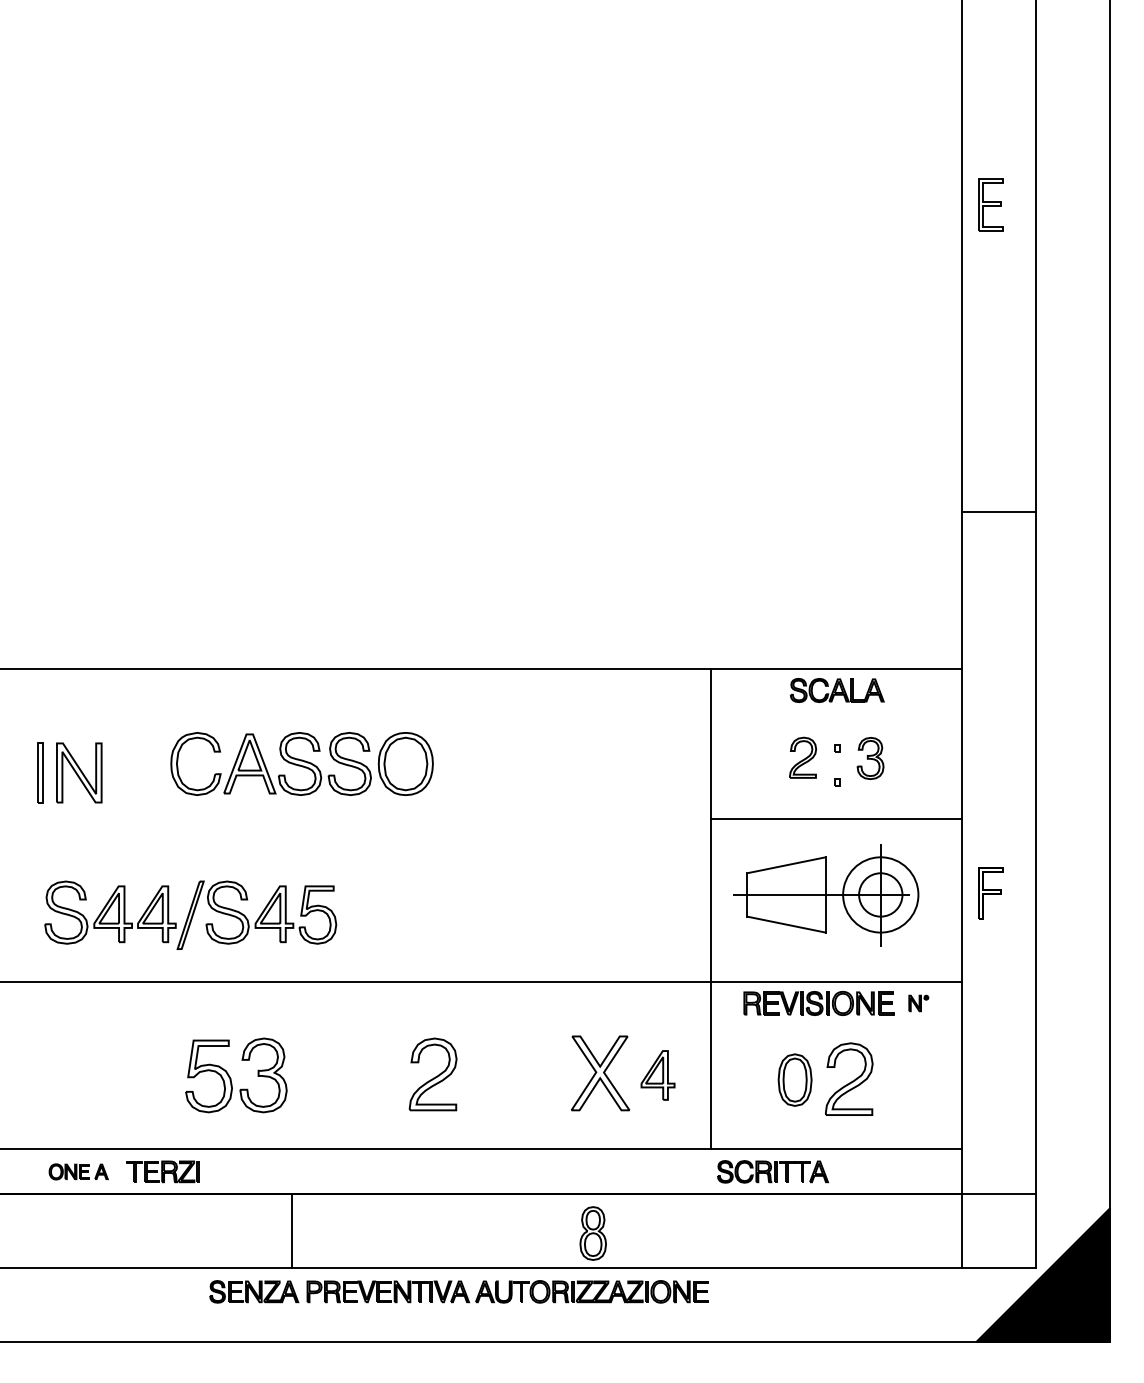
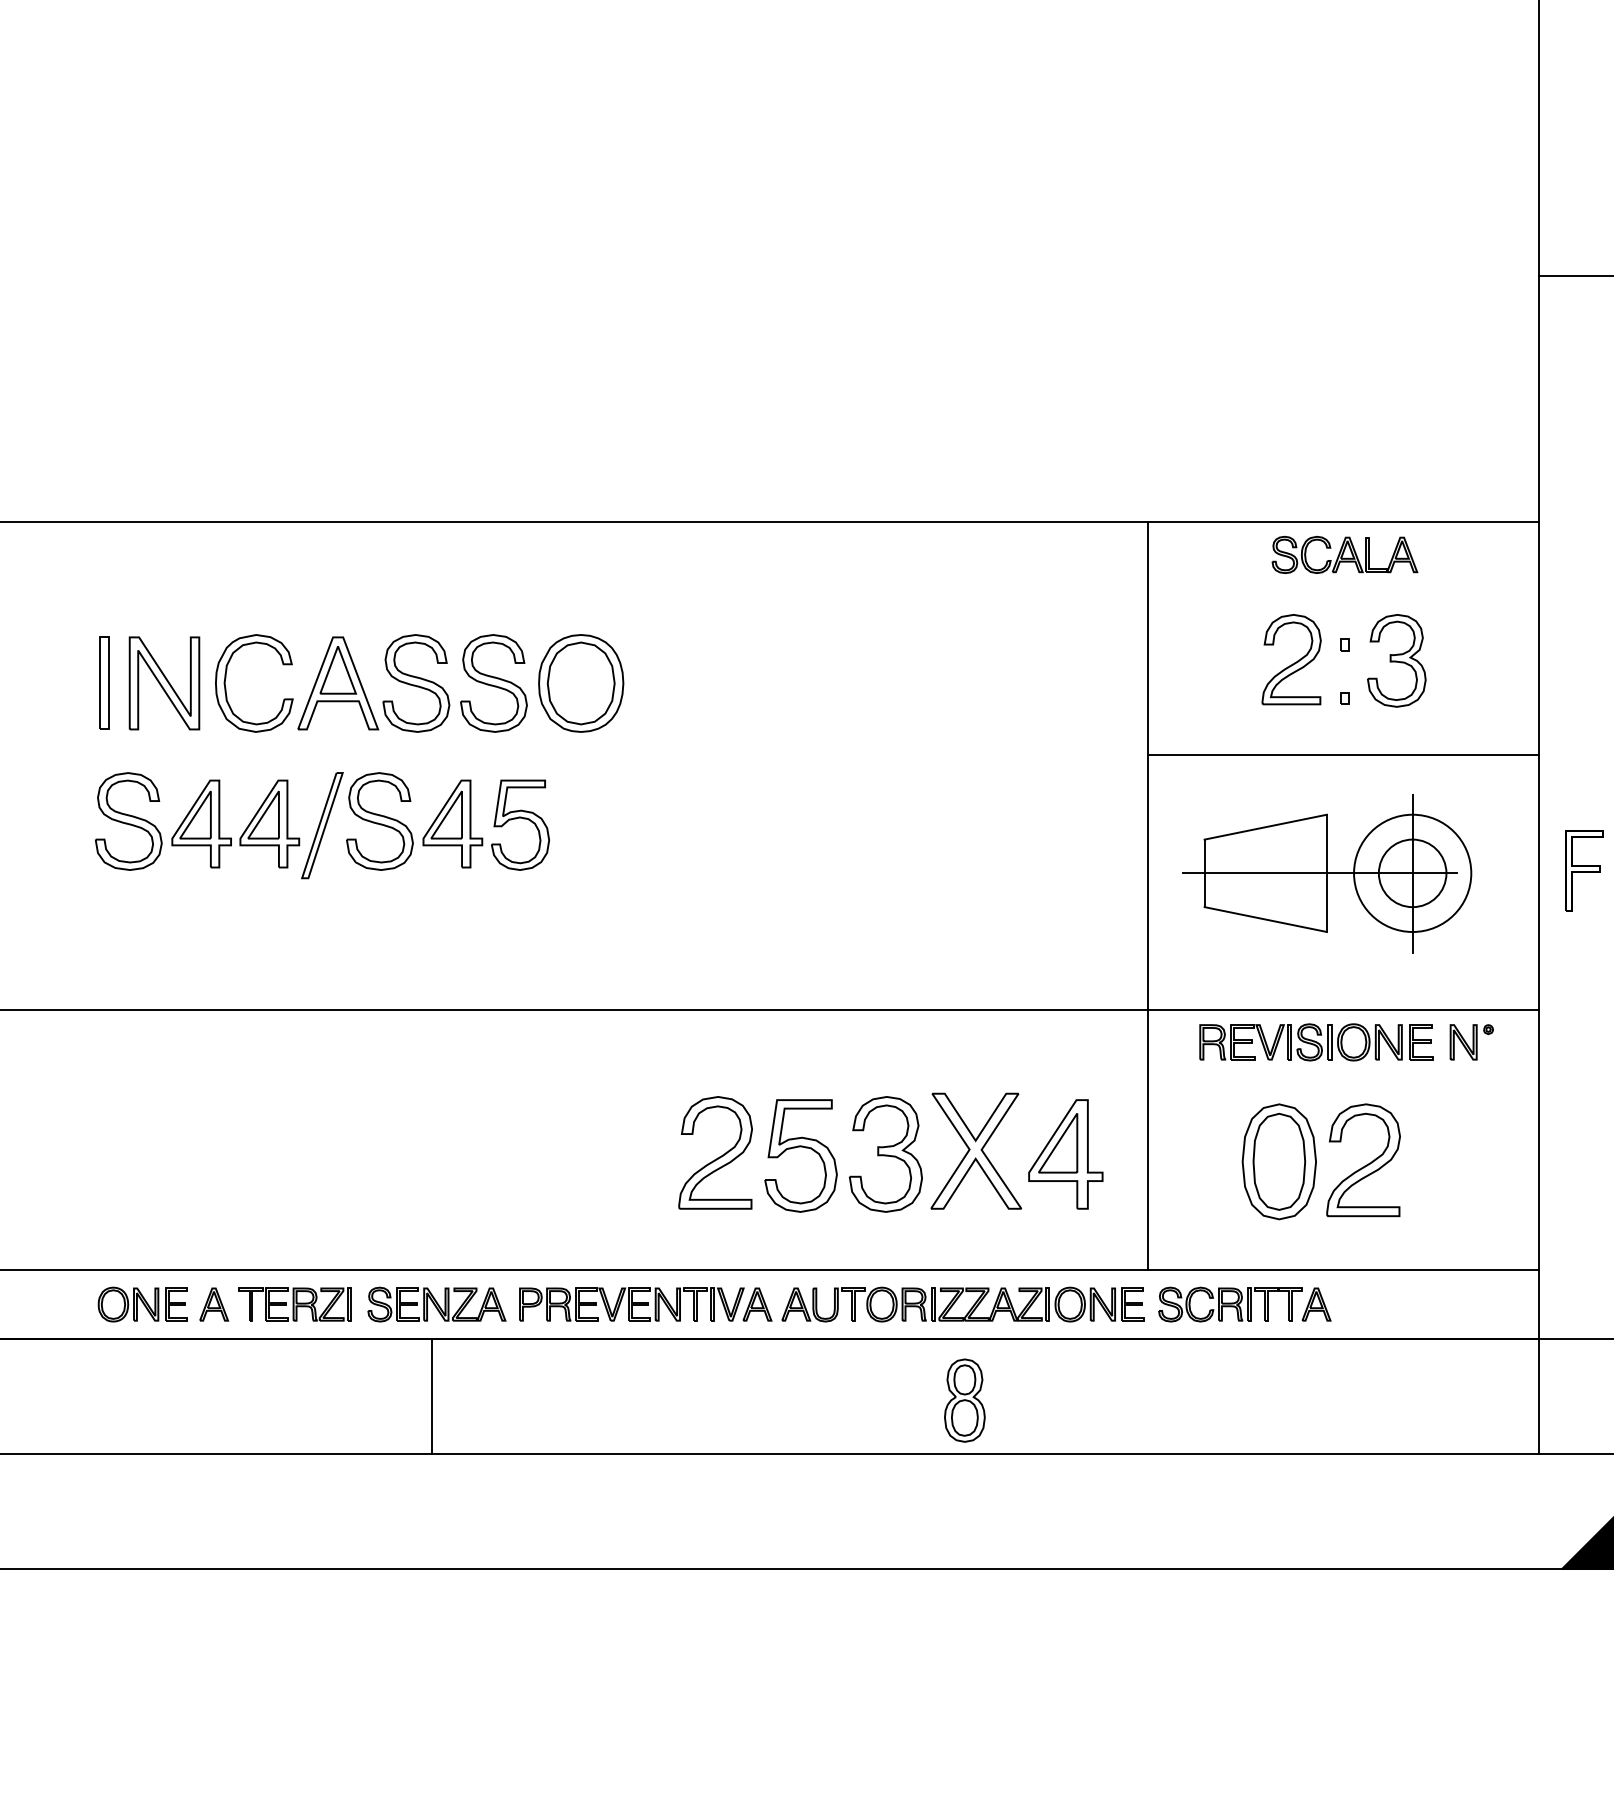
part: (802, 757) -> (1290, 659), size x1.43
part: (870, 758) -> (1396, 660), size x1.43
part: (301, 763) -> (418, 682), moved
part: (190, 914) -> (322, 824), moved
part: (918, 1003) -> (1471, 1042), size x1.43
part: (236, 1075) -> (843, 1154), moved
part: (657, 1075) -> (1064, 1154), size x1.43
part: (794, 1079) -> (1278, 1160), size x1.43
part: (78, 1171) -> (163, 1304), size x1.43
line: (291, 1230) -> (431, 1395), moved
part: (458, 1291) -> (755, 1304), moved

